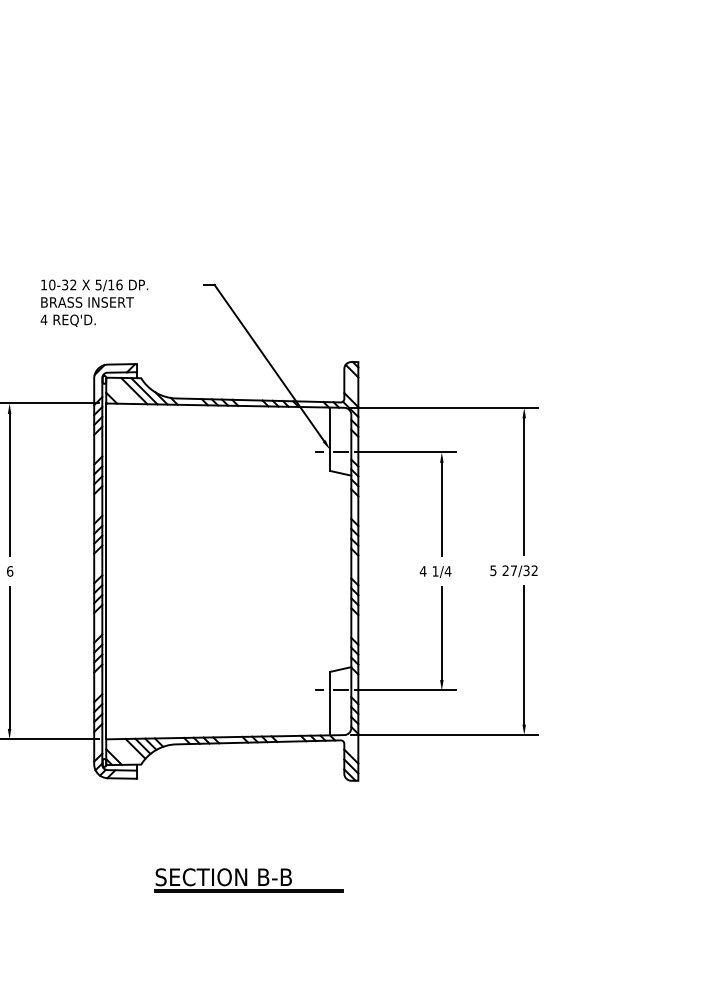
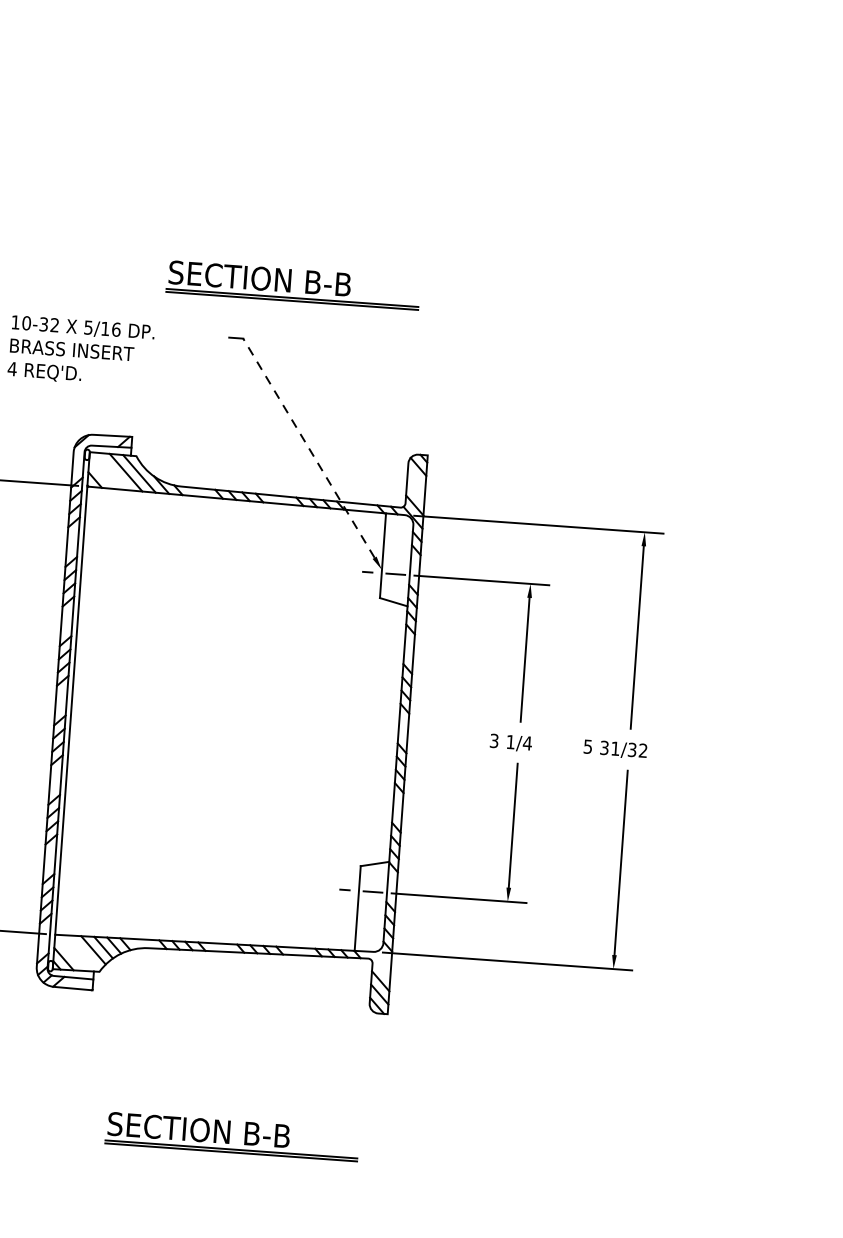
part: (248, 242) -> (292, 285), added
line: (269, 362) -> (309, 447), solid -> dashed
text: (509, 570) -> (609, 748), 27/32 -> 31/32
text: (422, 571) -> (493, 741), 4 -> 3

